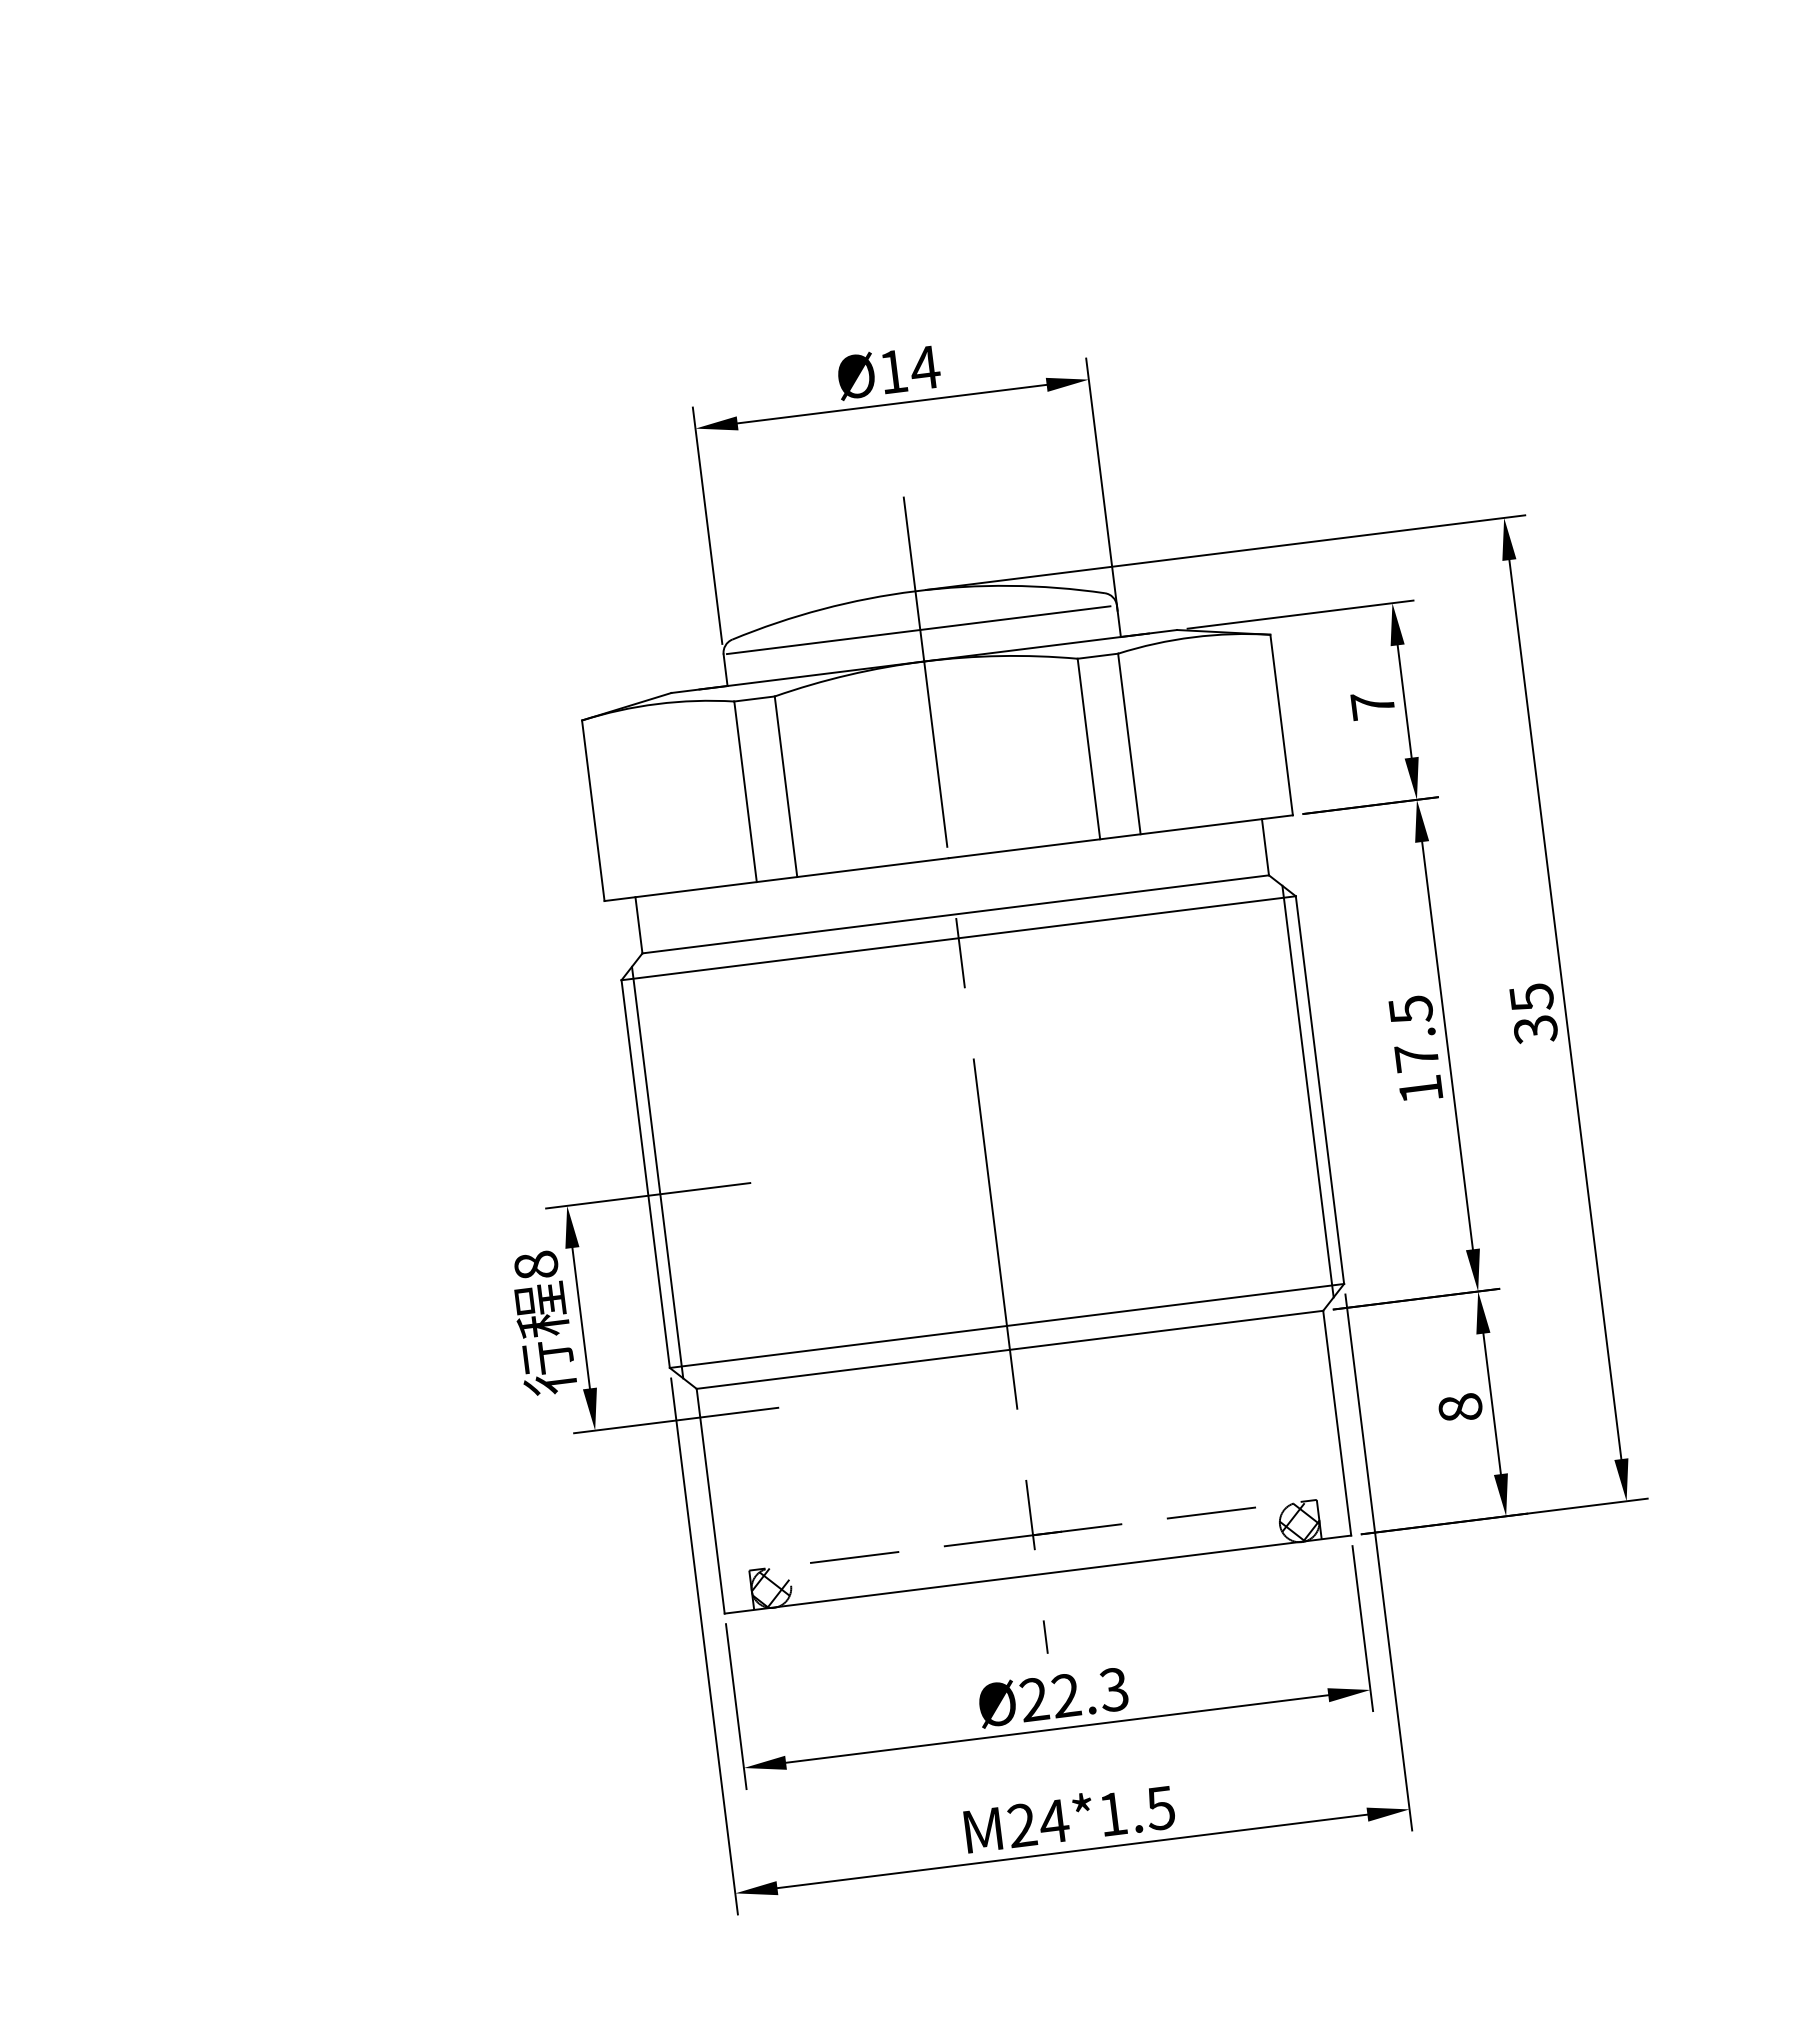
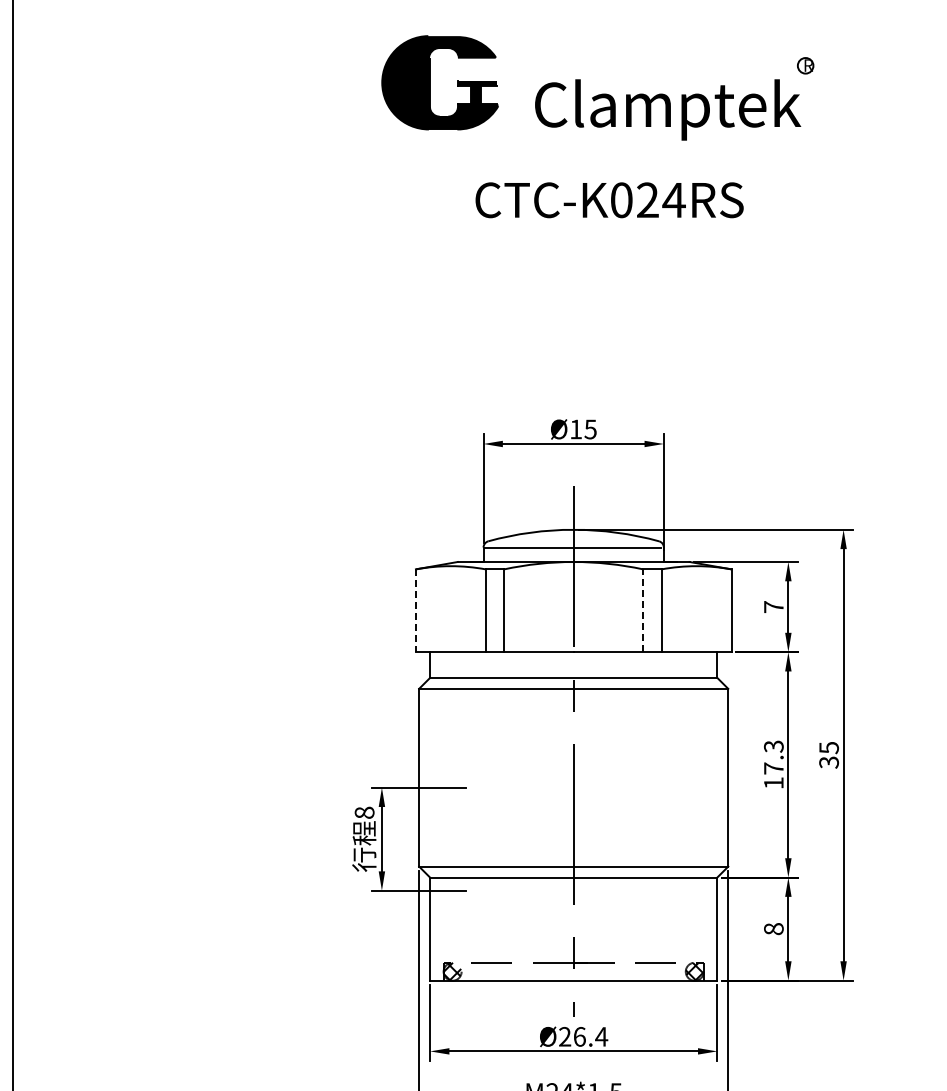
text: (924, 367) -> (590, 429), Ø14 -> Ø15
line: (1089, 748) -> (643, 610), solid -> dashed
line: (592, 812) -> (415, 611), solid -> dashed
text: (1410, 1009) -> (773, 746), 17.5 -> 17.3
line: (1307, 1091) -> (722, 777), removed
line: (657, 1172) -> (424, 777), removed
text: (1089, 1691) -> (590, 1036), Ø22.3 -> Ø26.4

